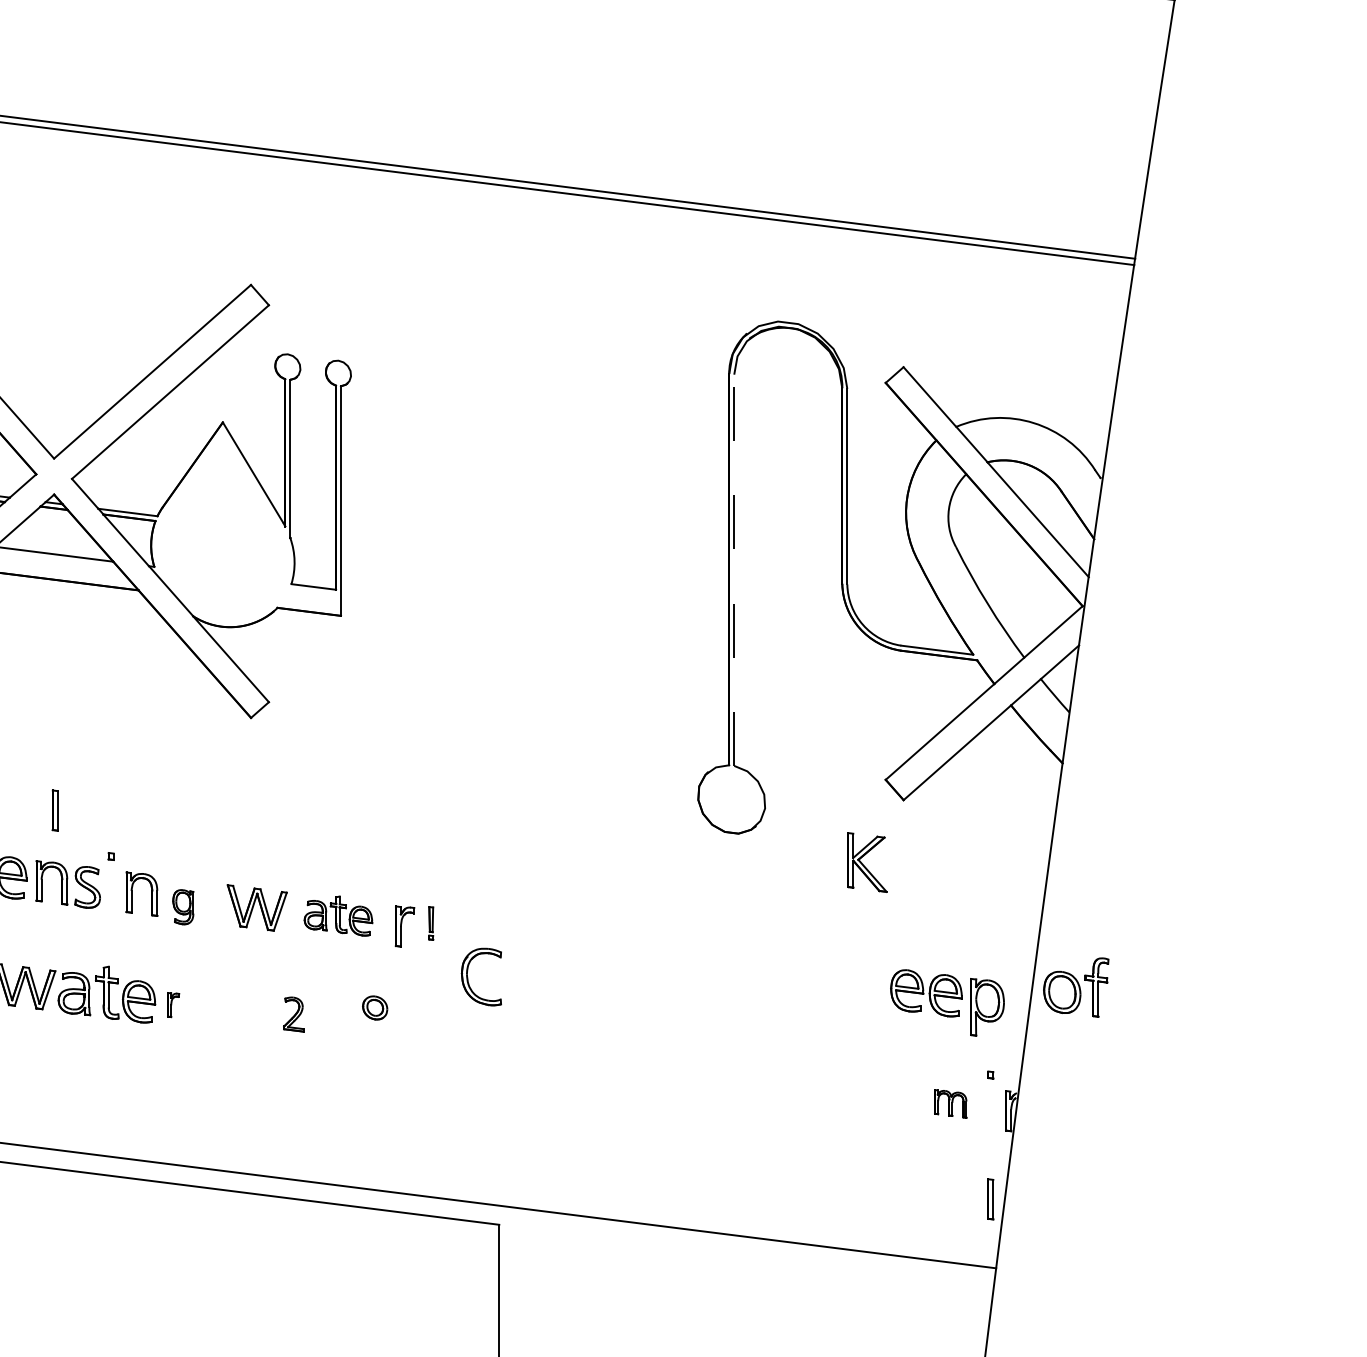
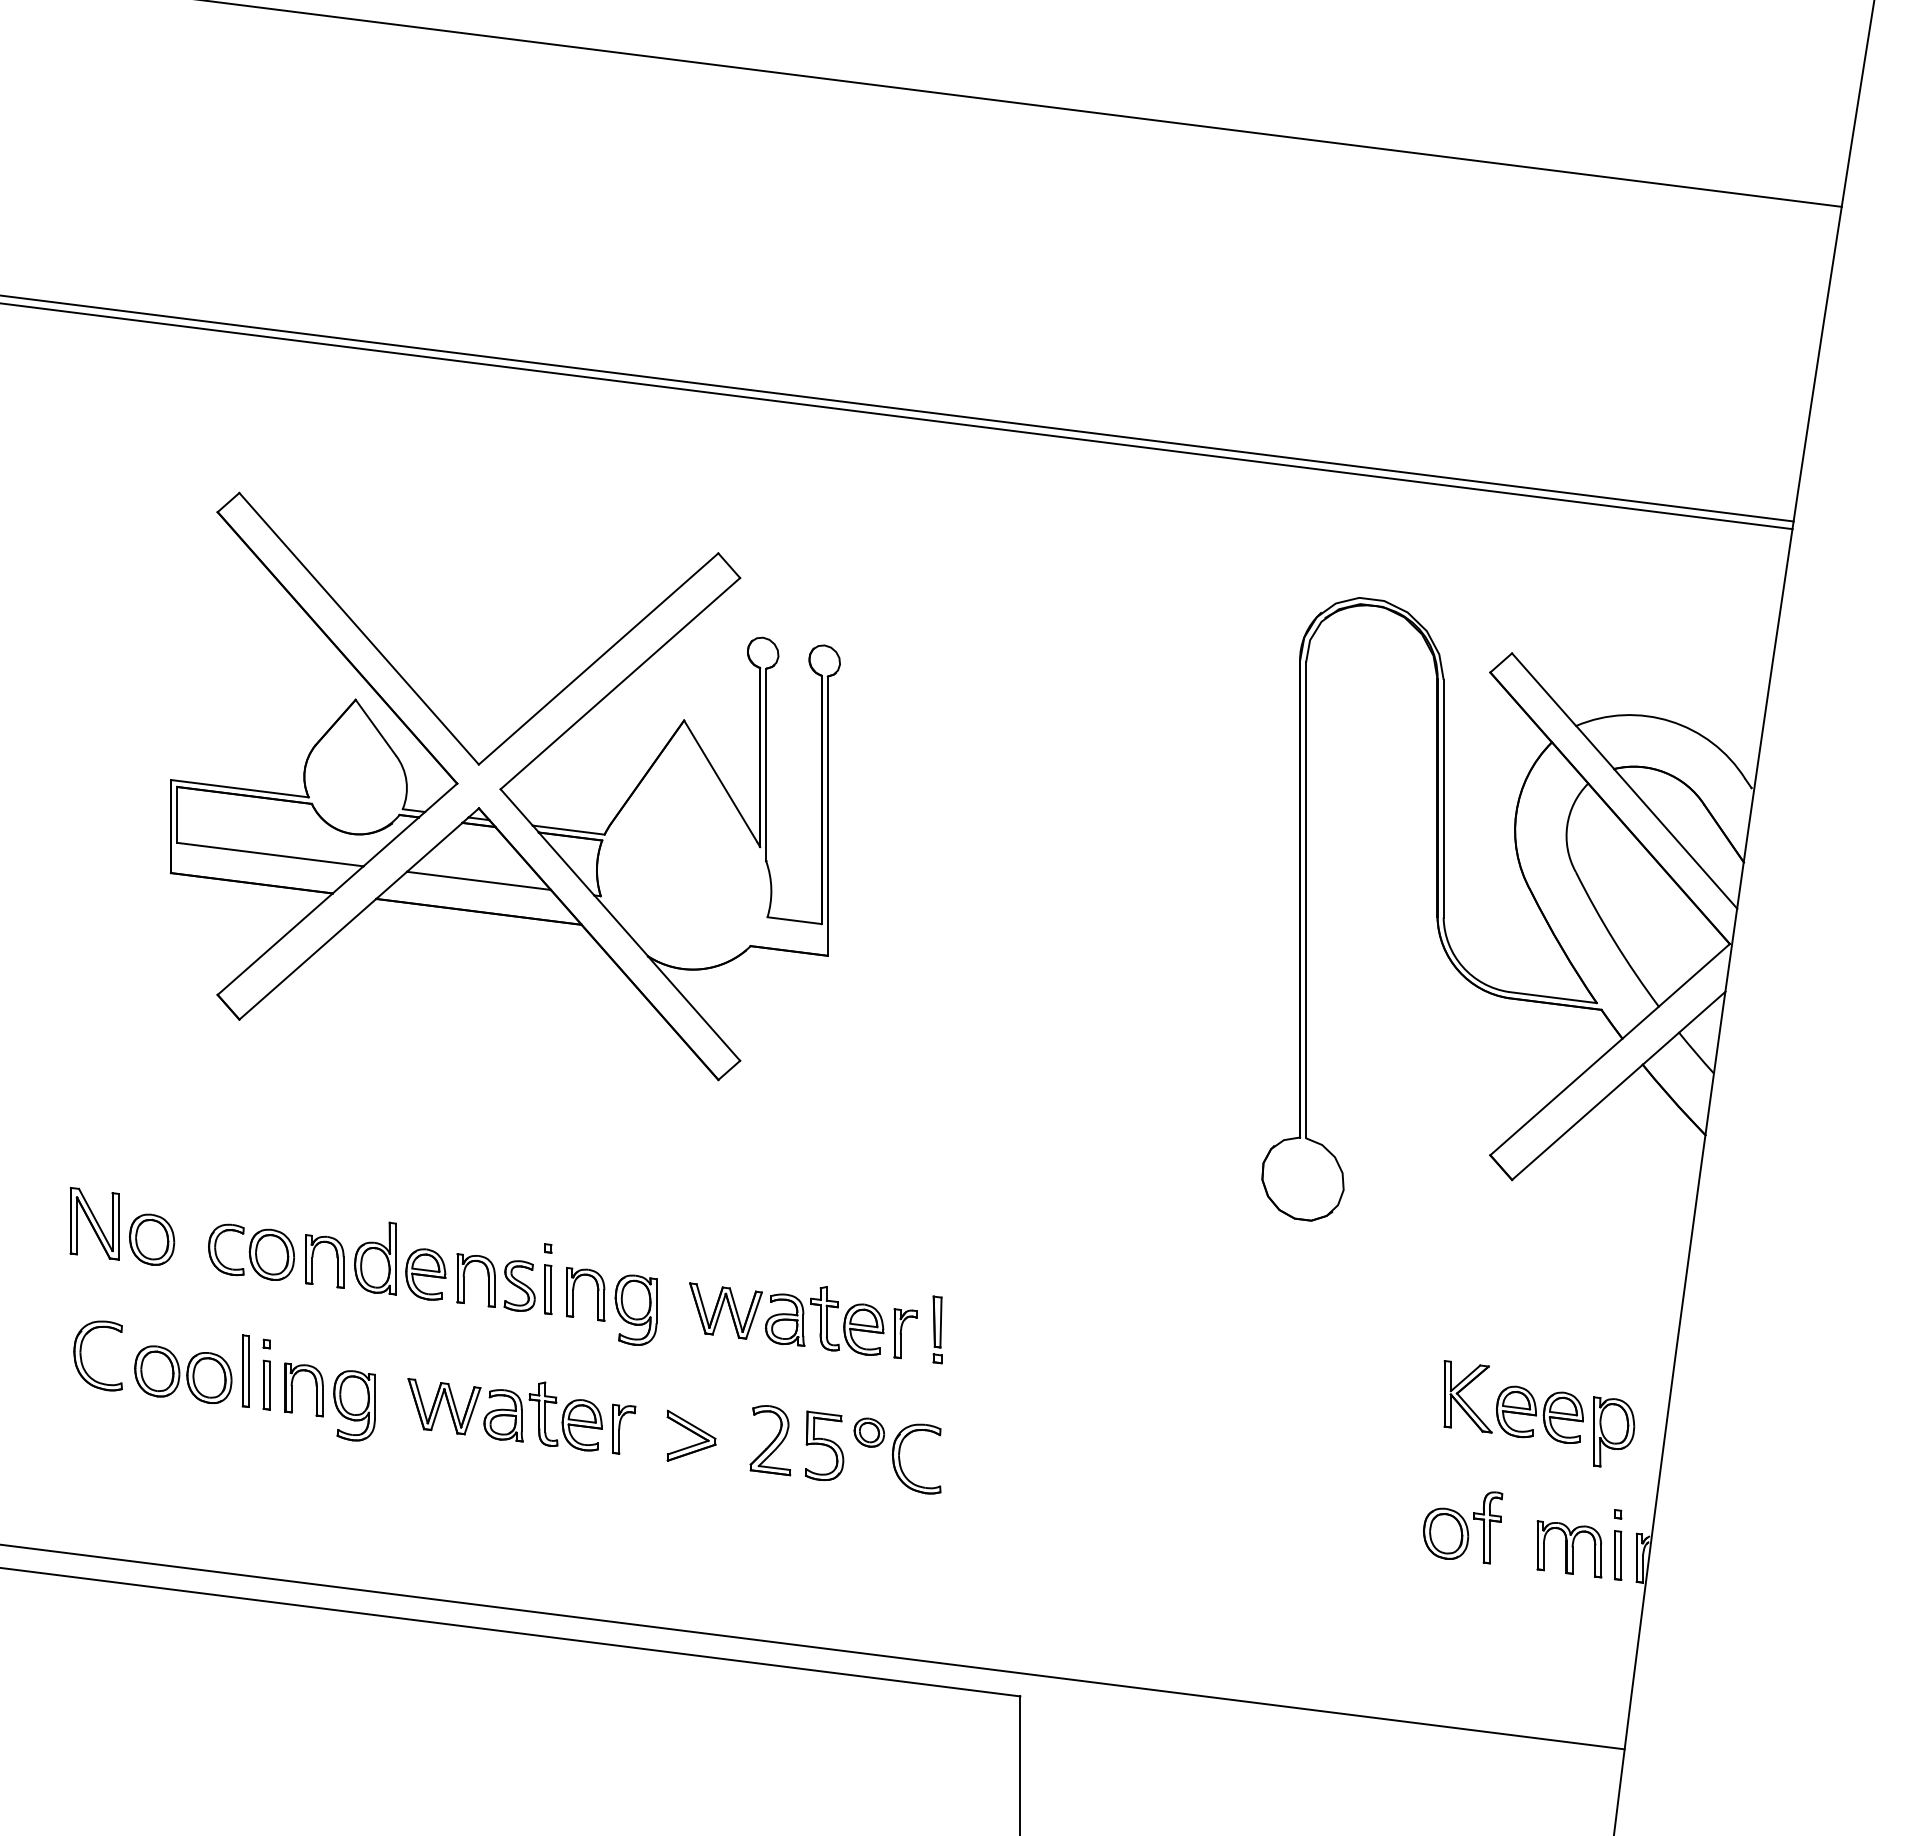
line: (734, 570) -> (1306, 900), dashed -> solid
part: (55, 810) -> (548, 1289), moved
part: (866, 862) -> (1467, 1396), moved
part: (182, 906) -> (635, 1309), size x1.67
part: (338, 915) -> (824, 1320), size x1.43
part: (431, 923) -> (937, 1329), size x1.67
part: (468, 976) -> (900, 1458), moved
part: (1076, 987) -> (1463, 1527), moved
part: (173, 1004) -> (624, 1428), size x1.67
part: (228, 1010) -> (691, 1435), added
part: (293, 1014) -> (770, 1440), size x1.67
part: (338, 1018) -> (824, 1445), added
part: (950, 1103) -> (1569, 1549), size x1.67
part: (991, 1199) -> (1618, 1555), moved

